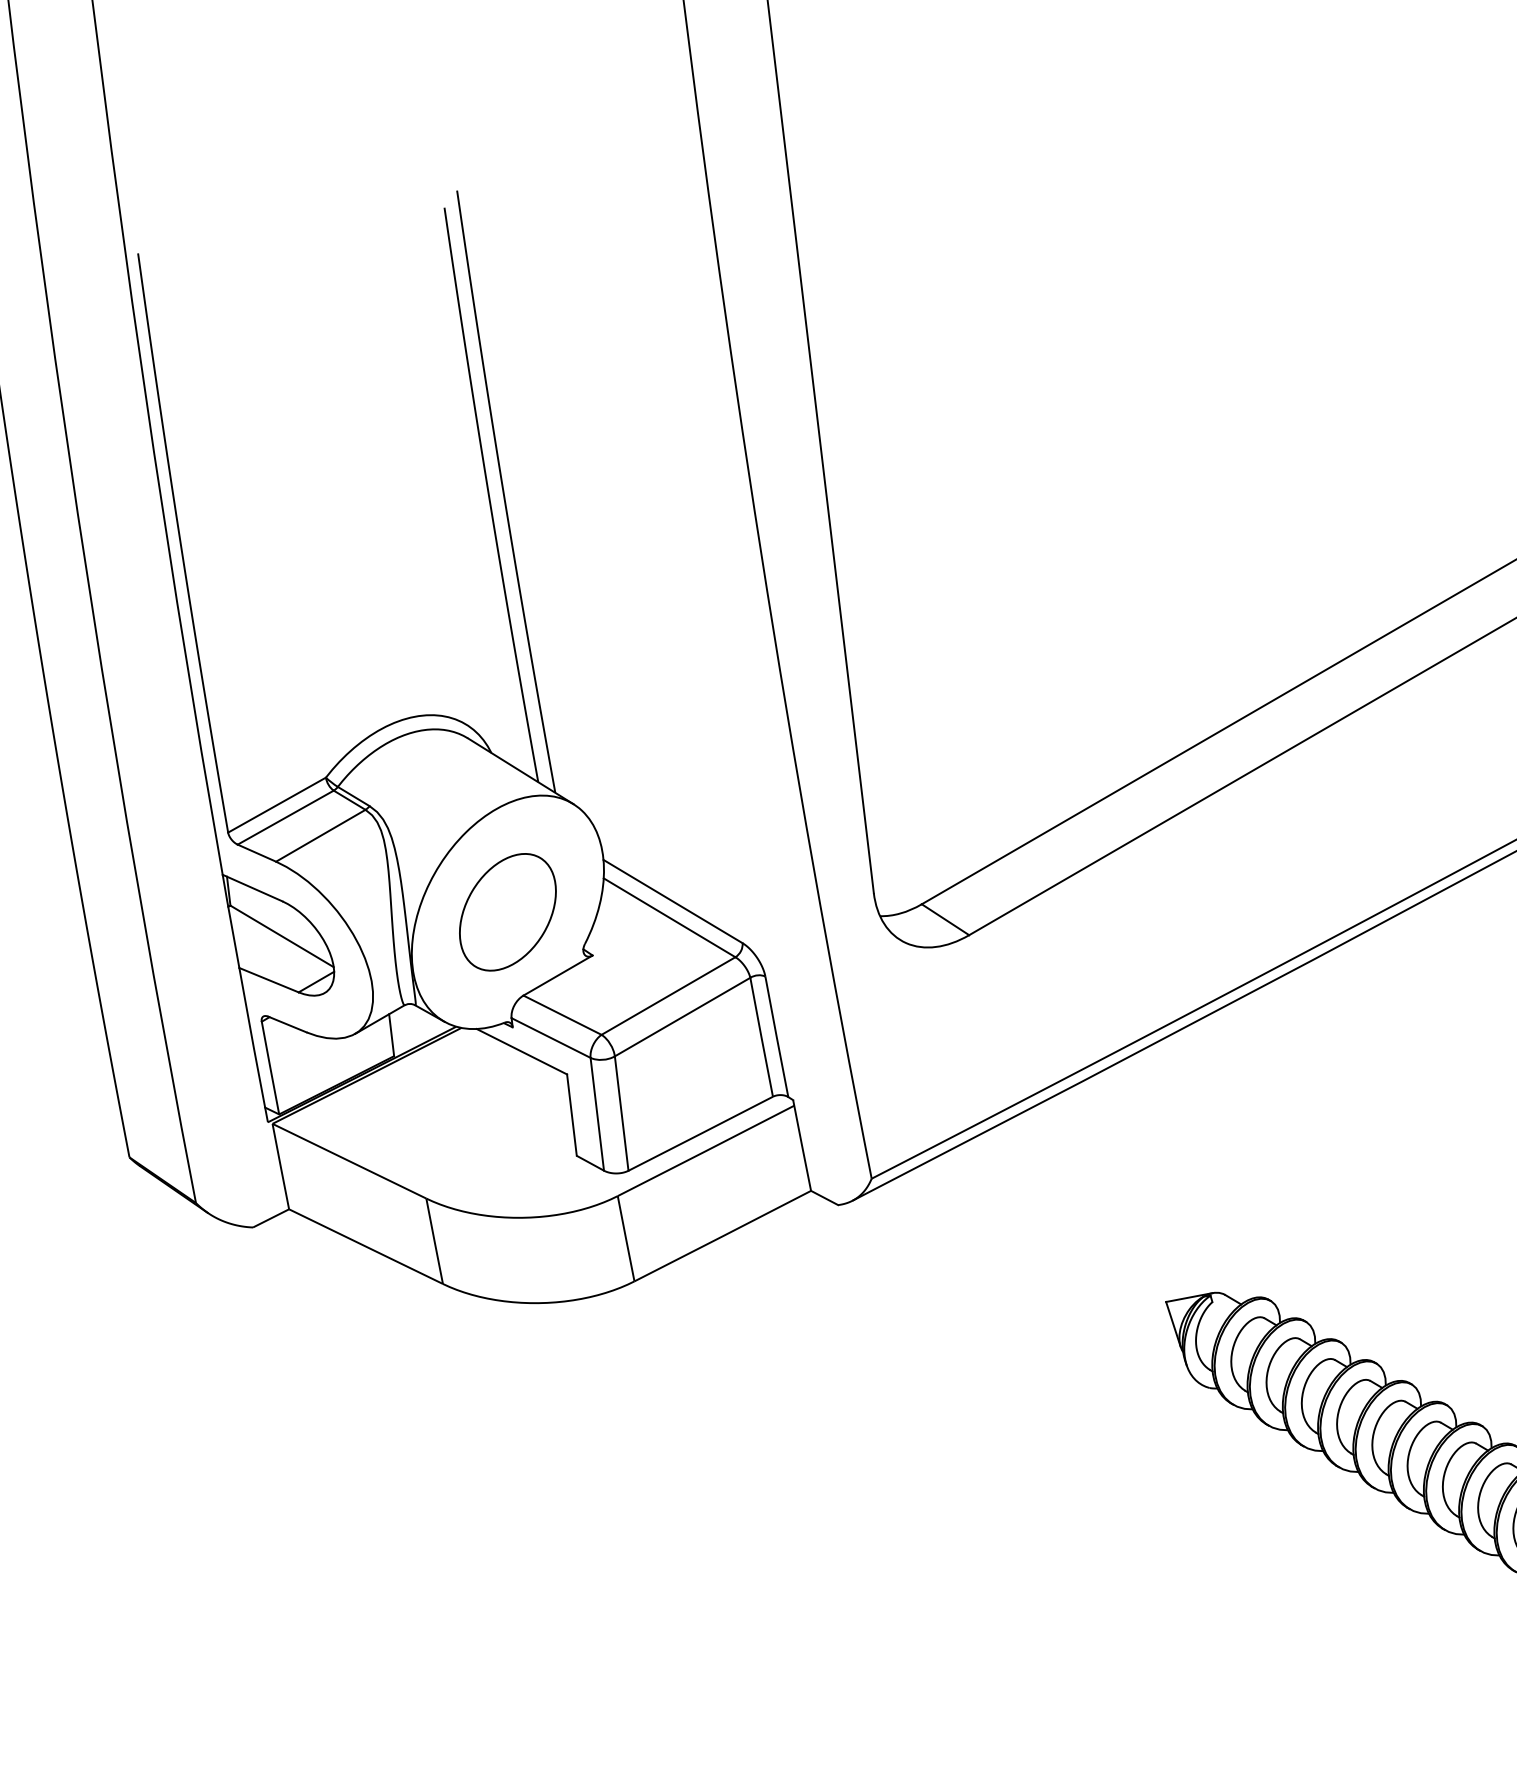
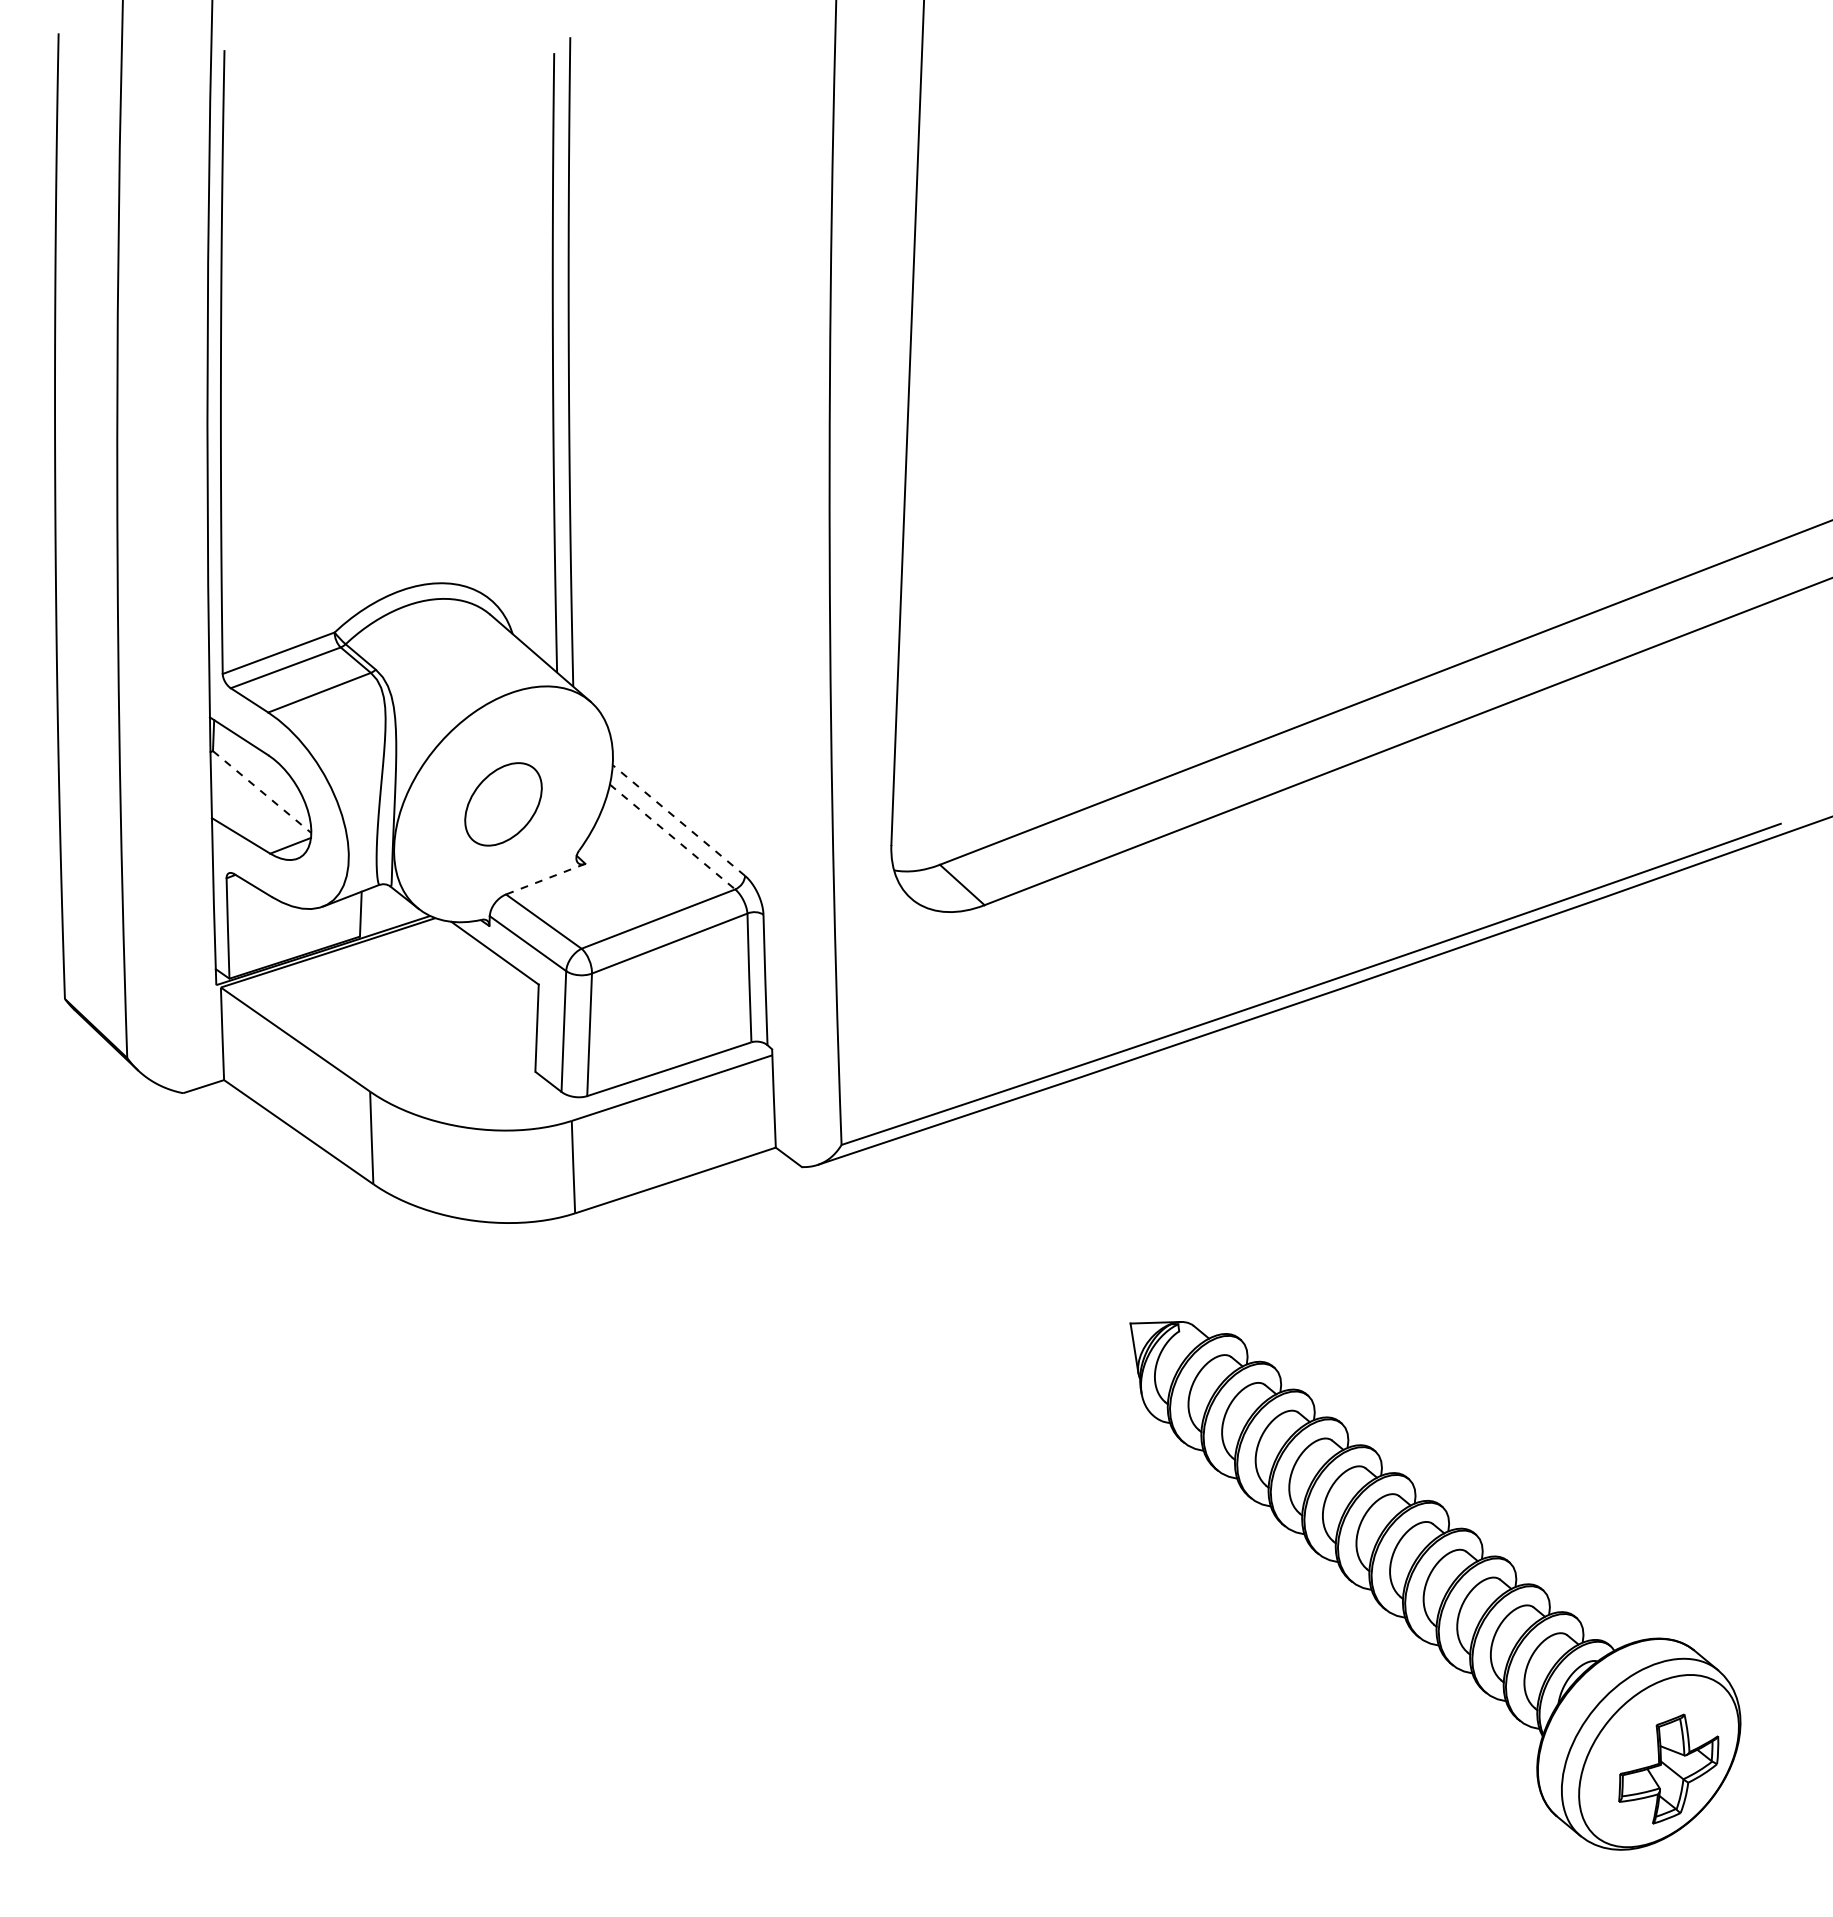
line: (672, 901) -> (678, 820), solid -> dashed
part: (507, 912) -> (503, 804), size x0.7
line: (669, 918) -> (672, 837), solid -> dashed
line: (282, 936) -> (262, 792), solid -> dashed
line: (557, 975) -> (545, 879), solid -> dashed

